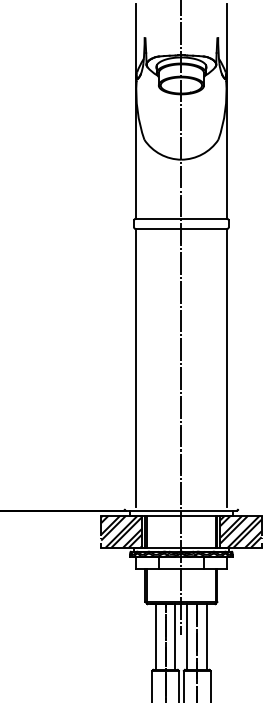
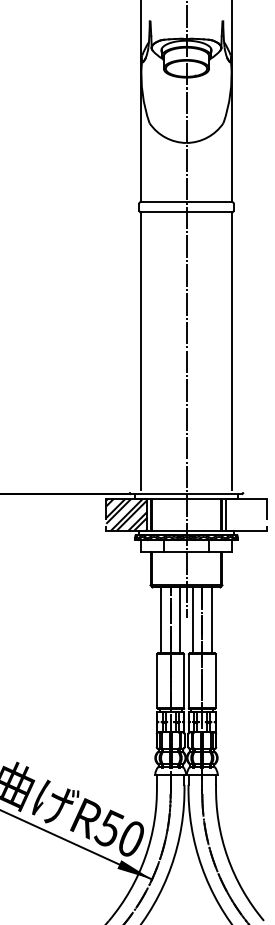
hatch: (240, 531) -> (245, 514), removed

